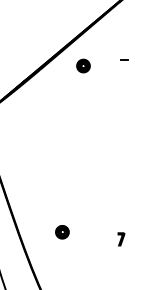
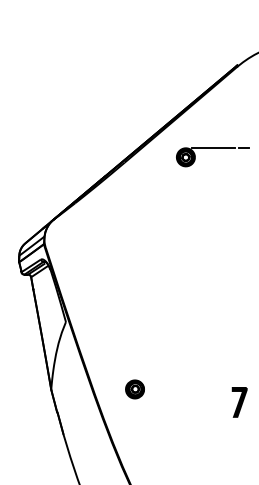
line: (102, 59) -> (212, 148), added
part: (62, 232) -> (134, 389), moved
part: (121, 239) -> (239, 402), size x1.67

